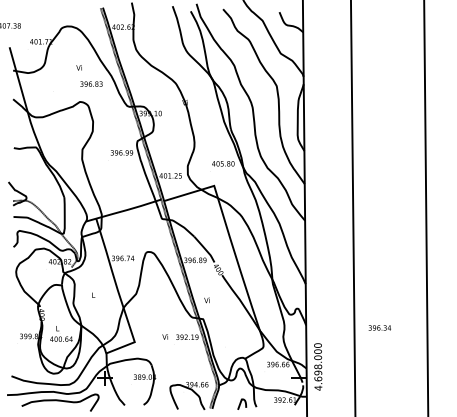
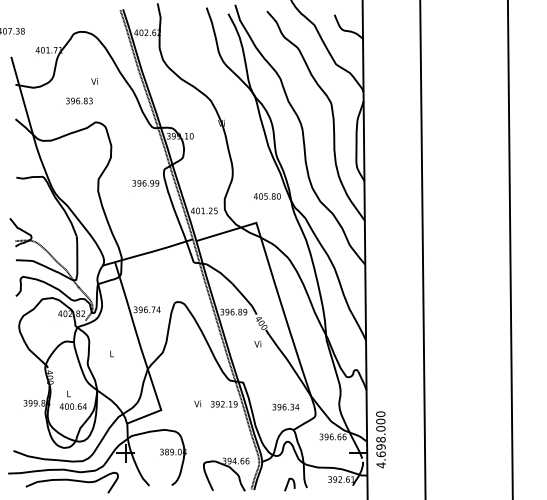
text: (91, 83) -> (79, 100), moved
text: (206, 299) -> (257, 343), moved
text: (379, 327) -> (285, 406), moved

